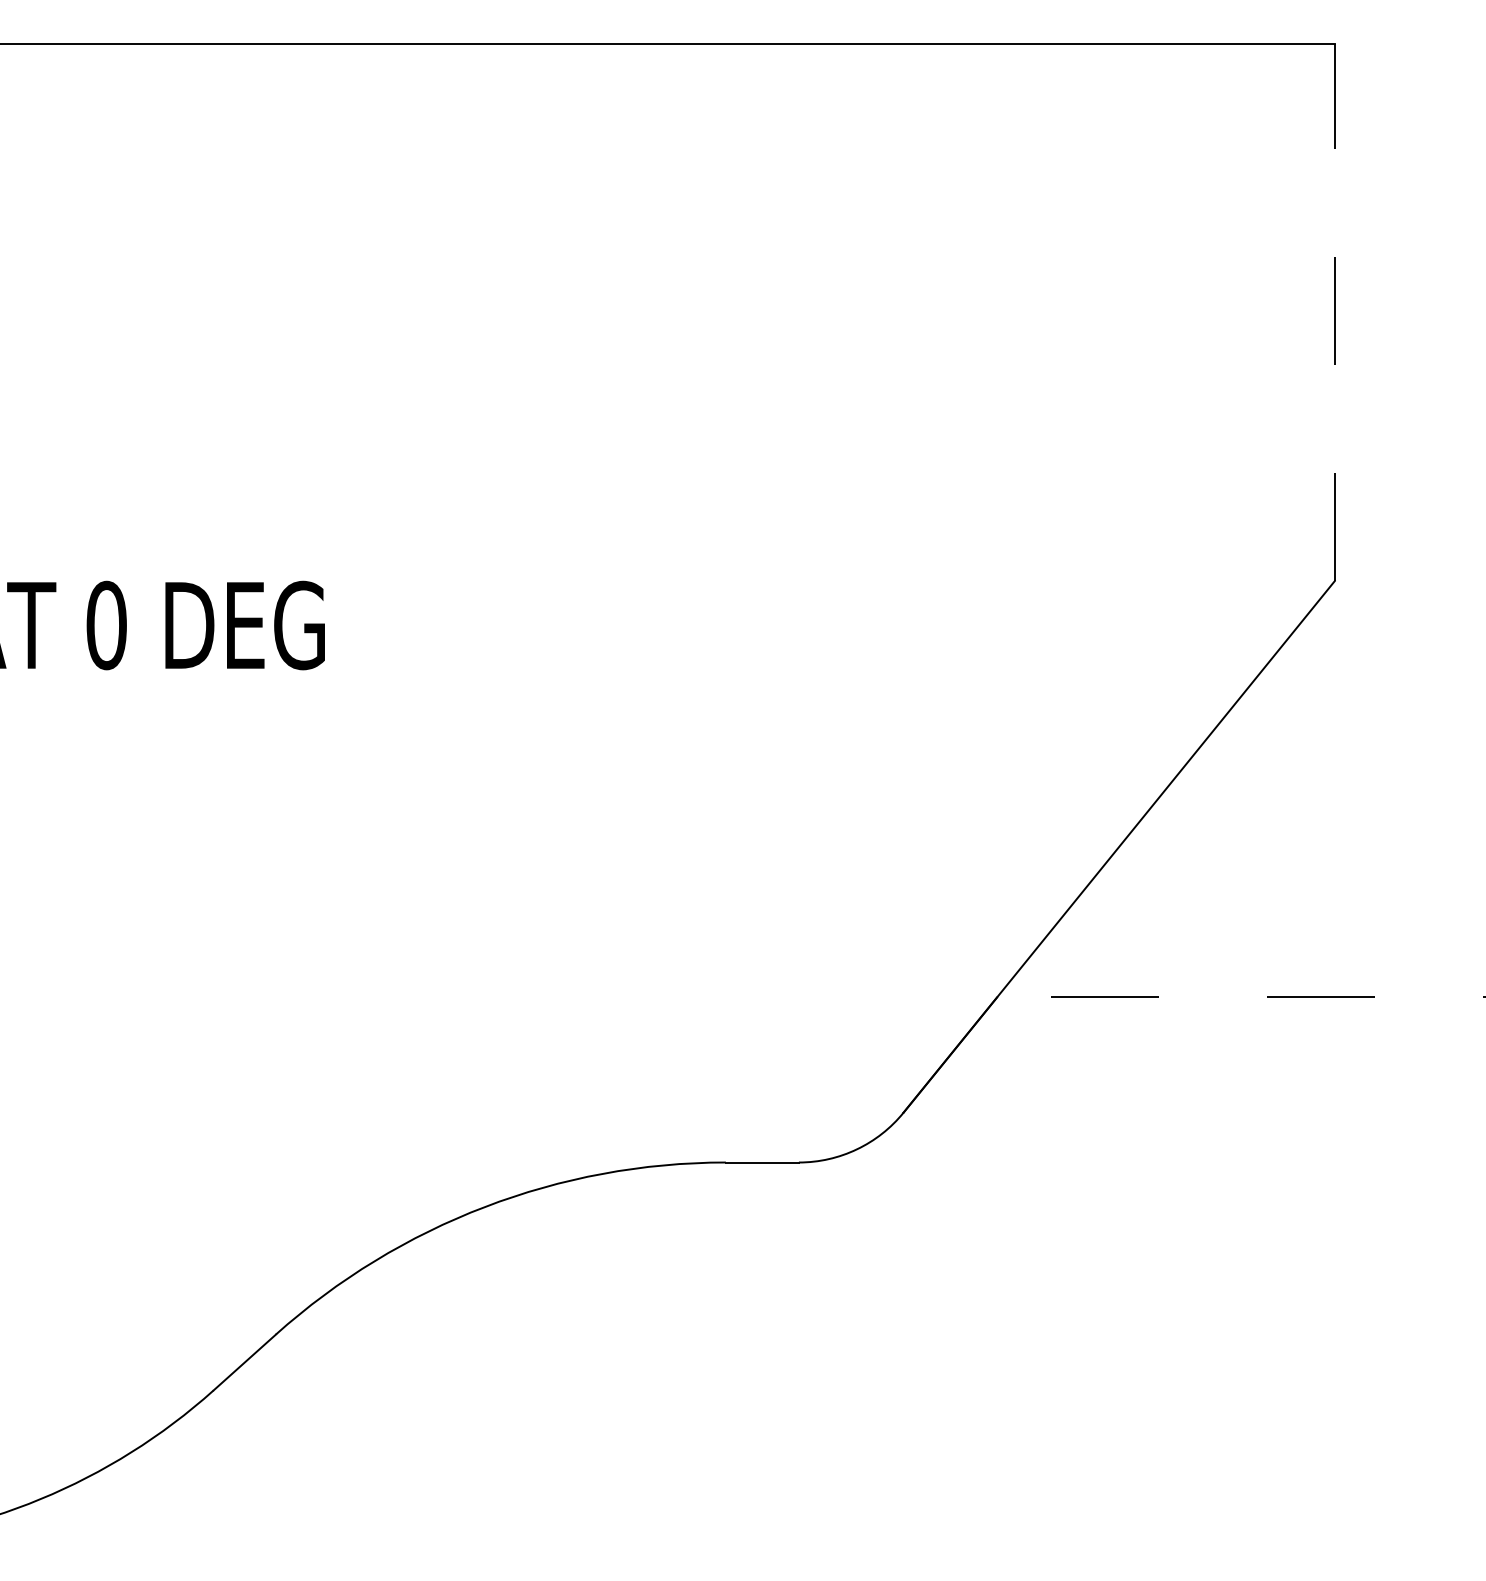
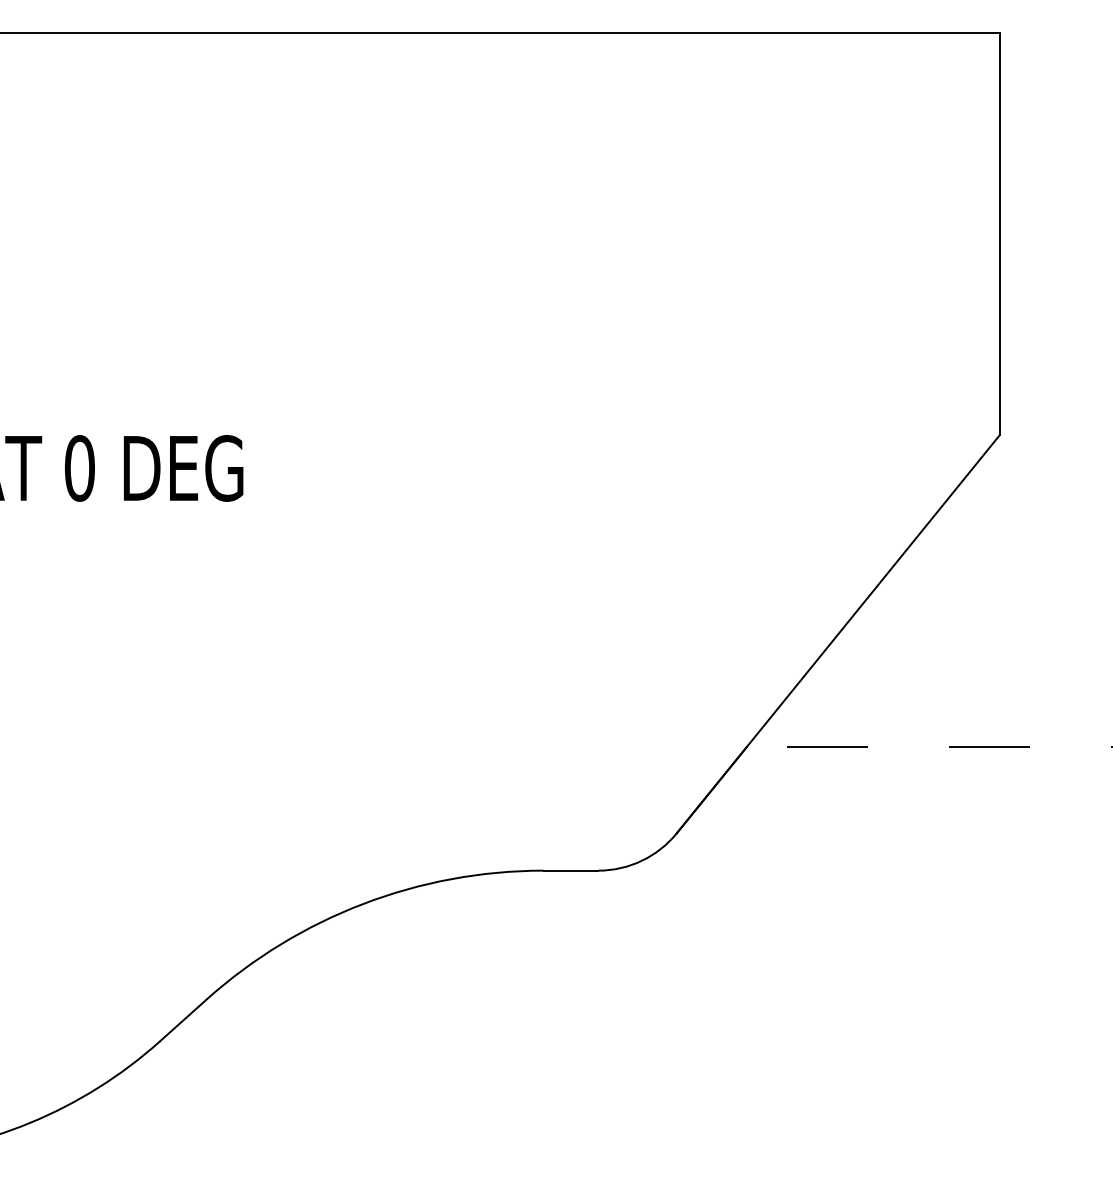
line: (1334, 311) -> (999, 233), dashed -> solid

